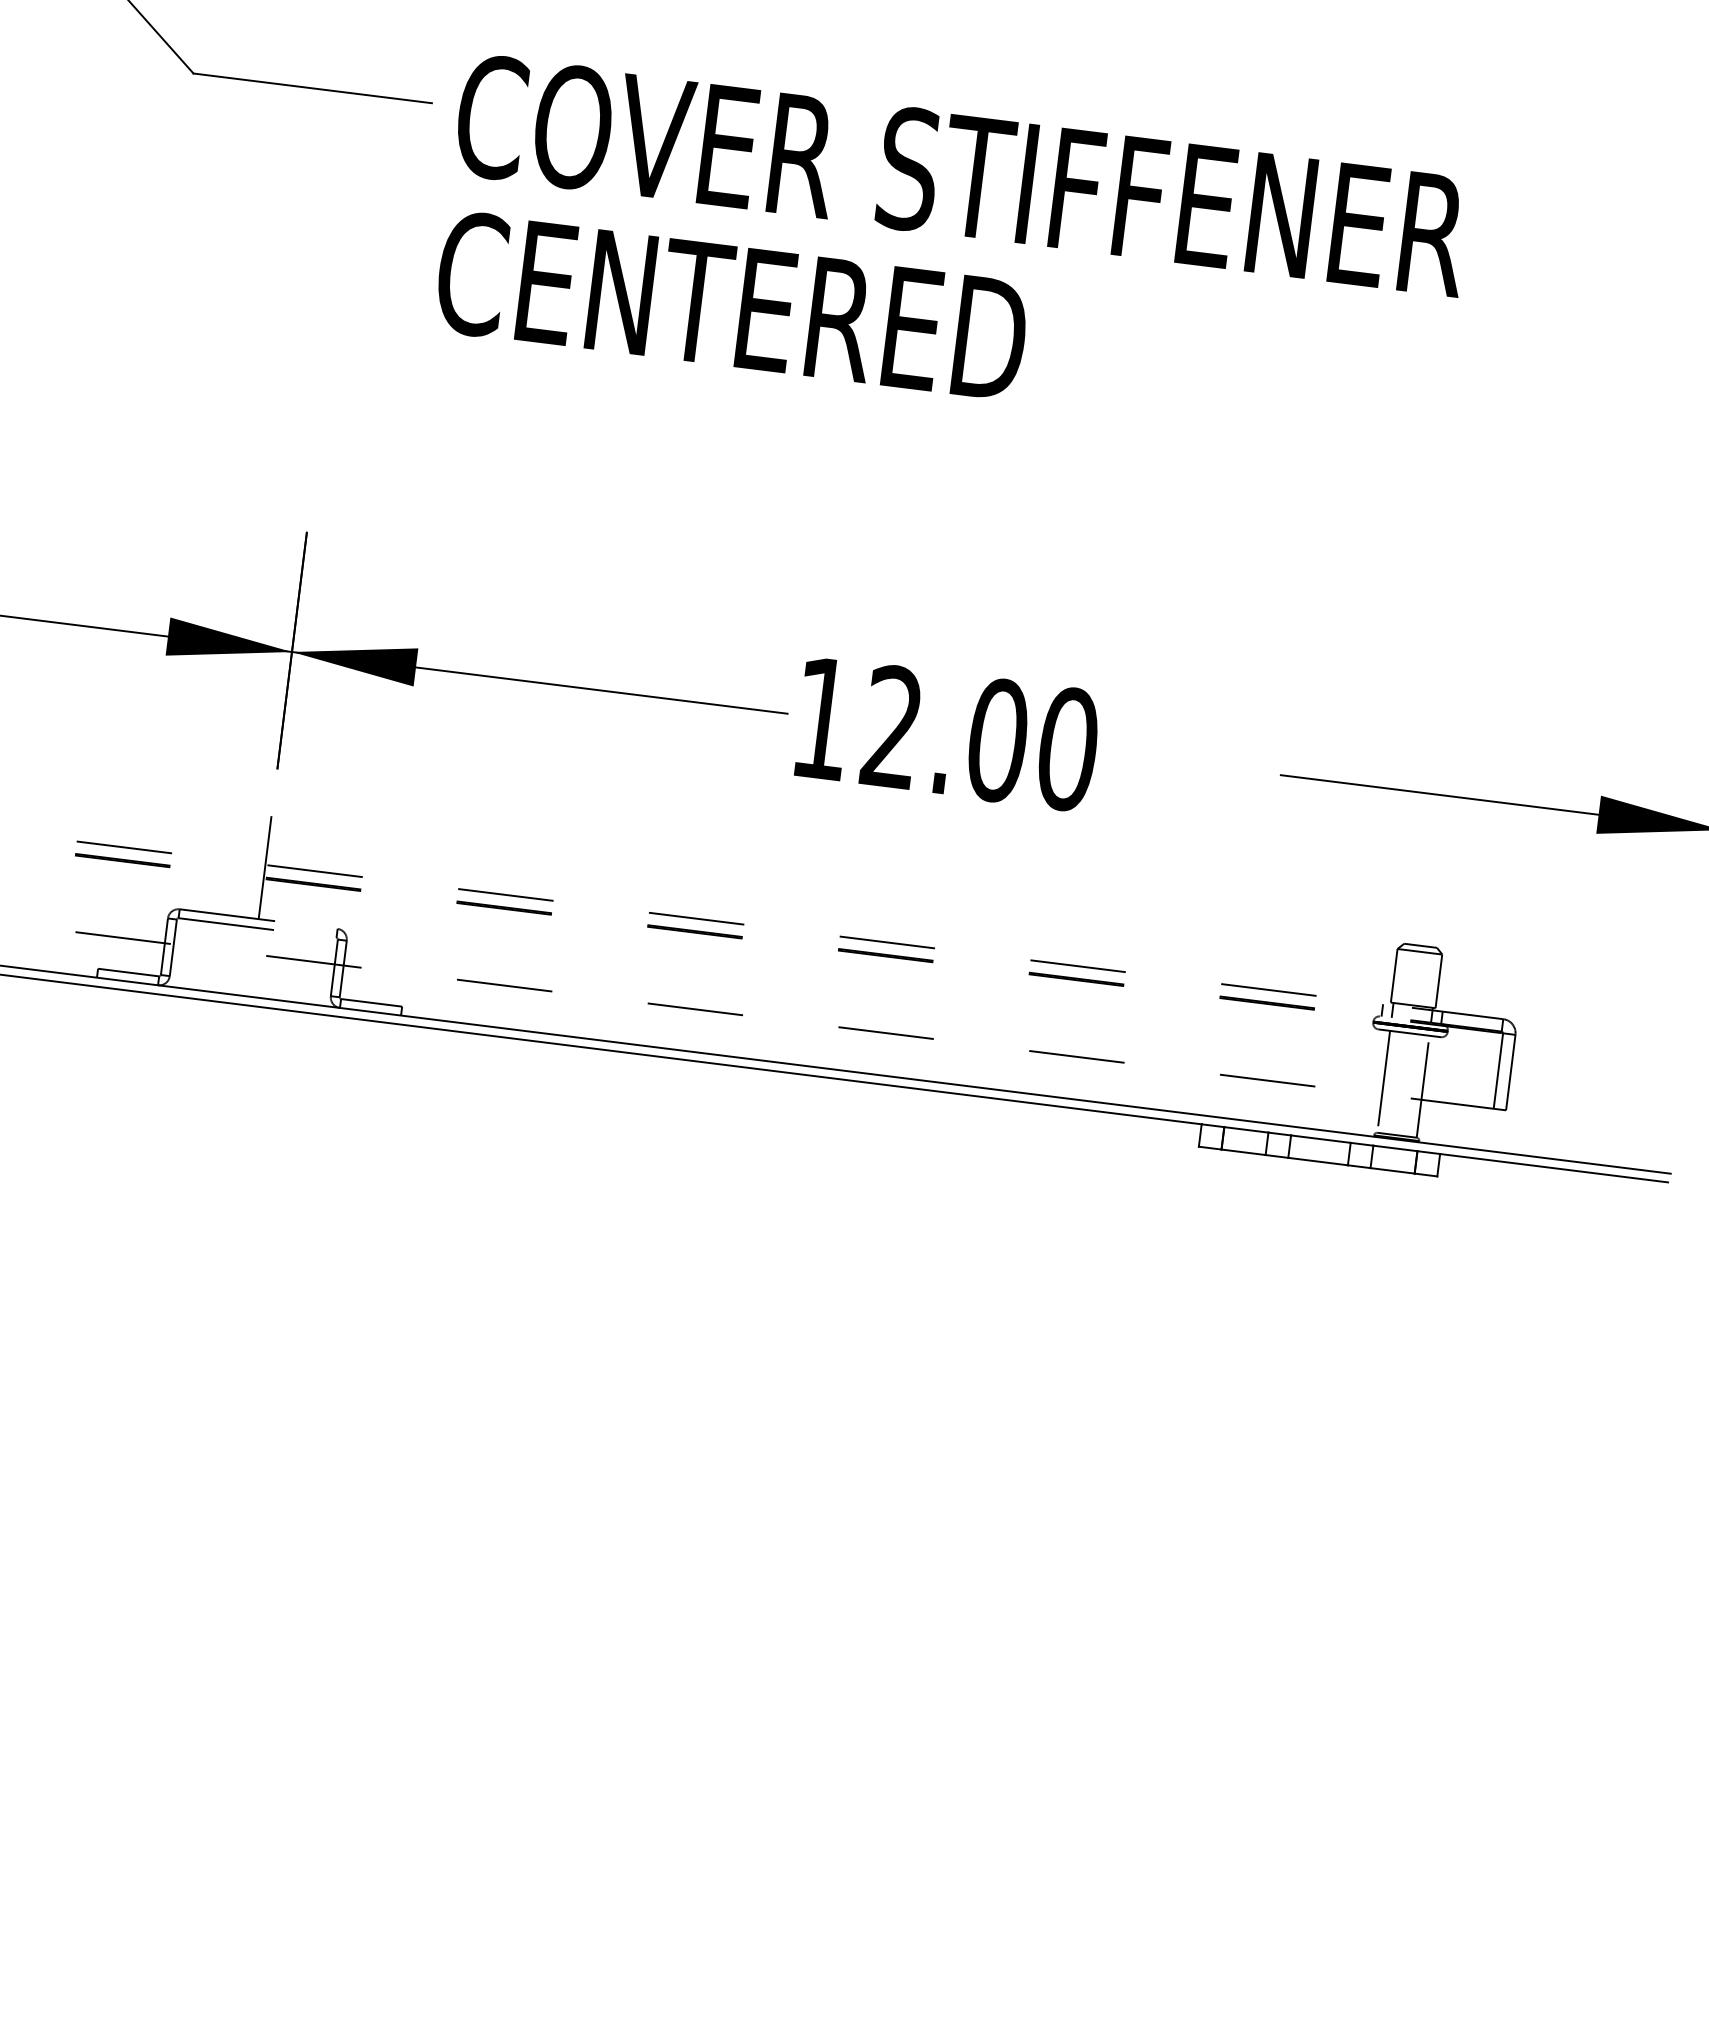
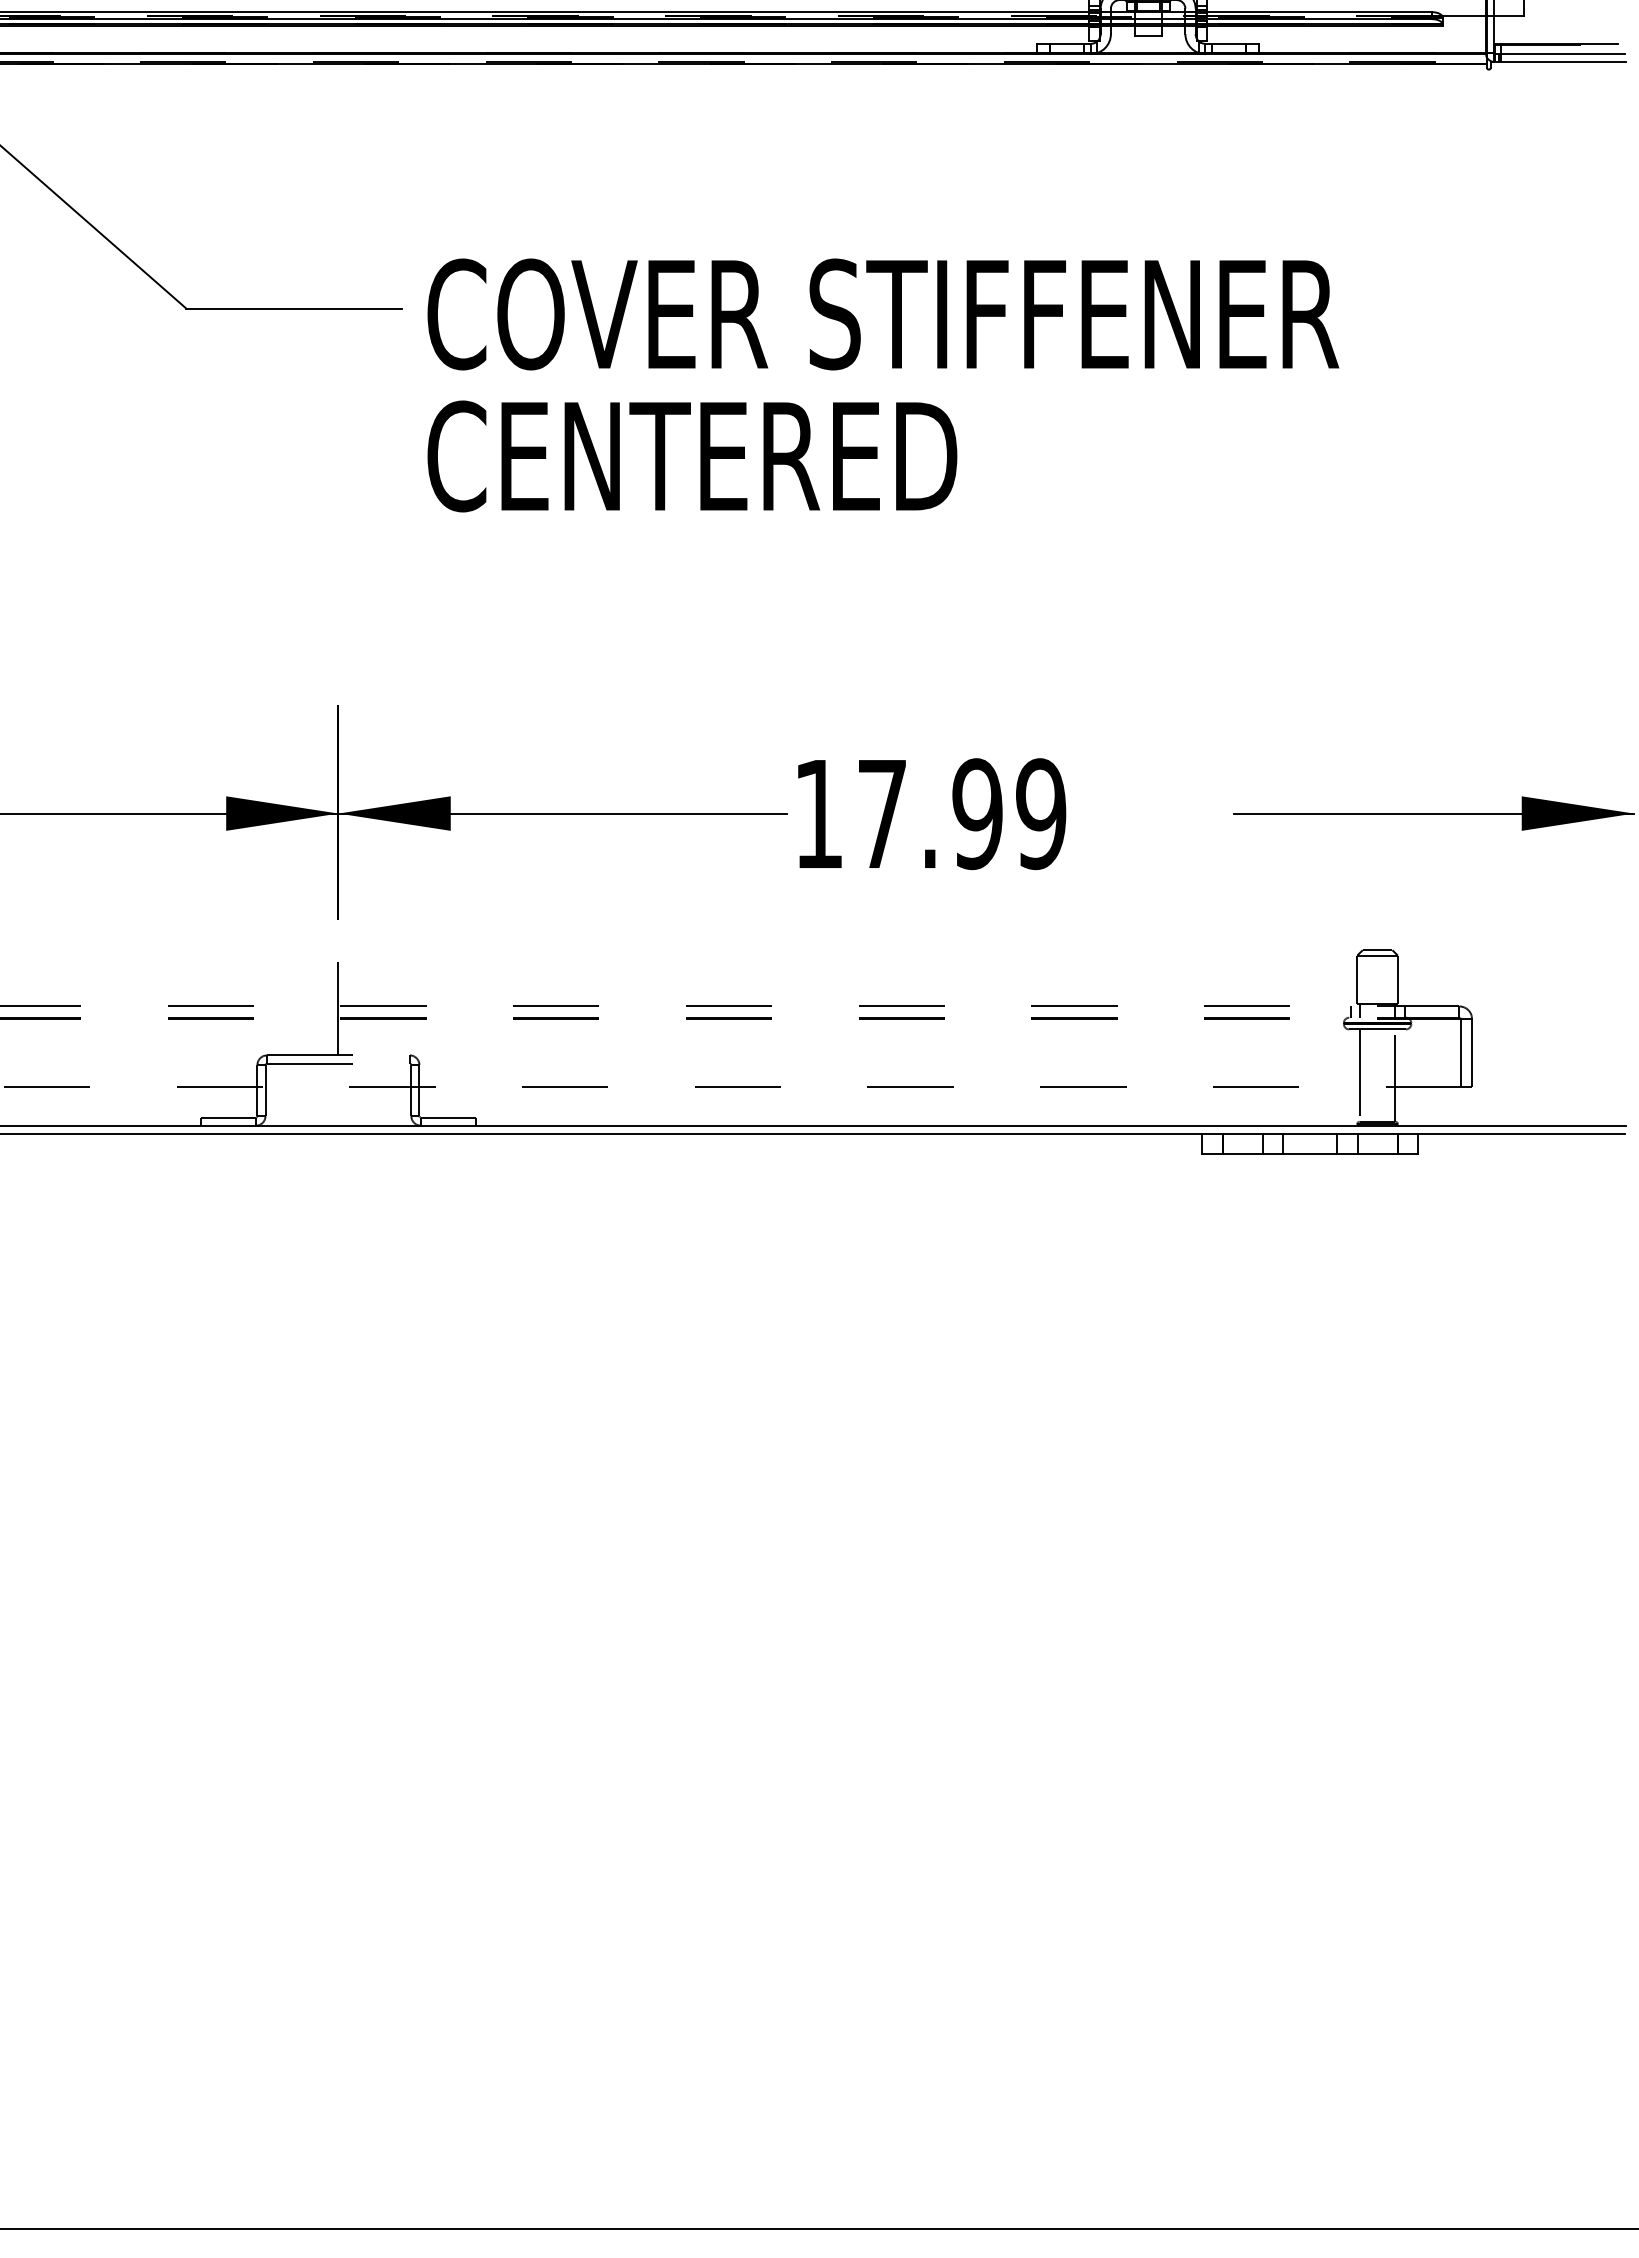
text: (980, 738) -> (962, 814), 12.00 -> 17.99

